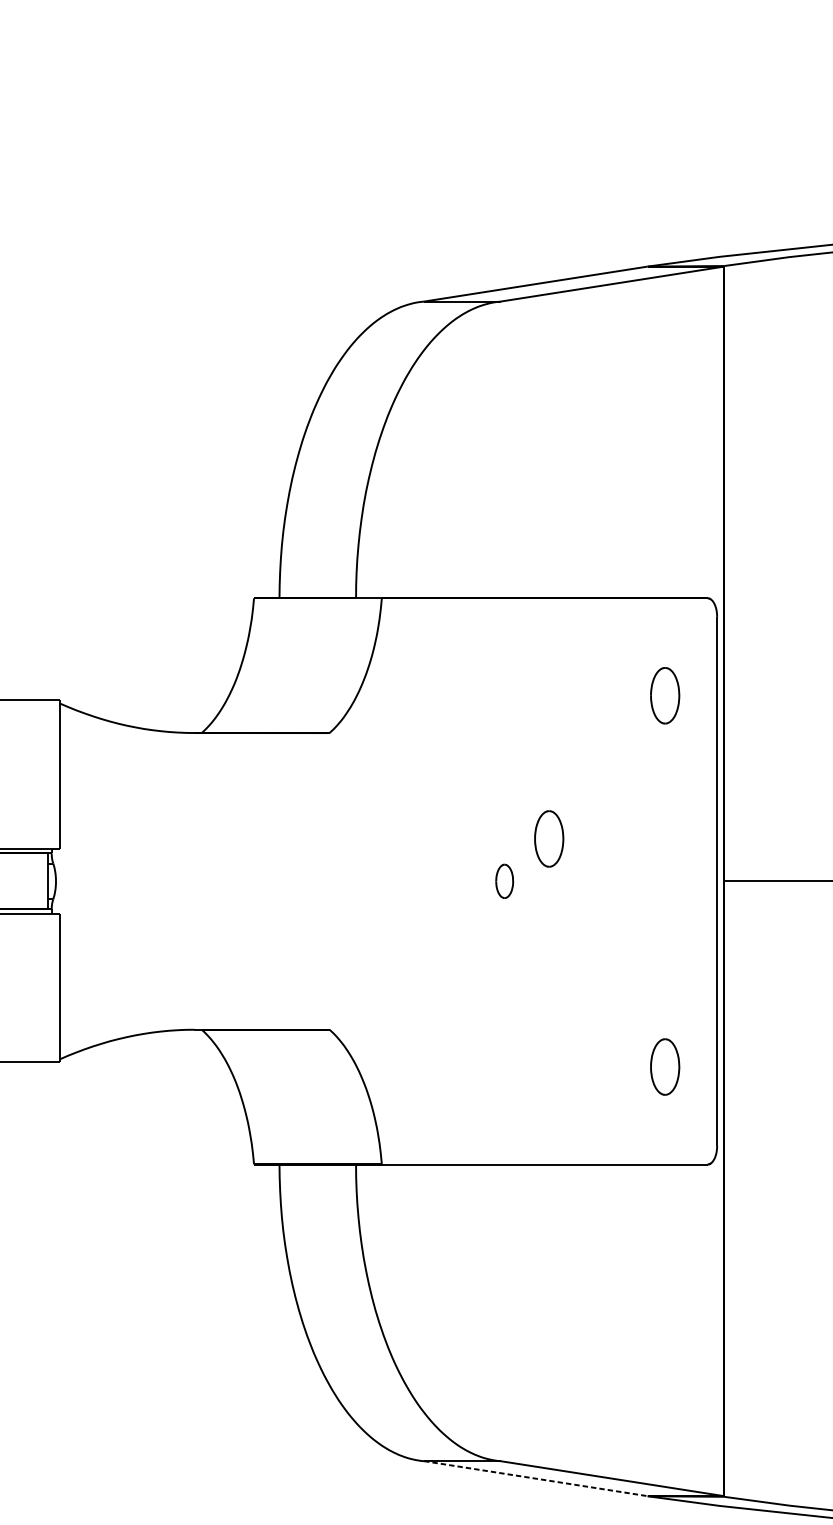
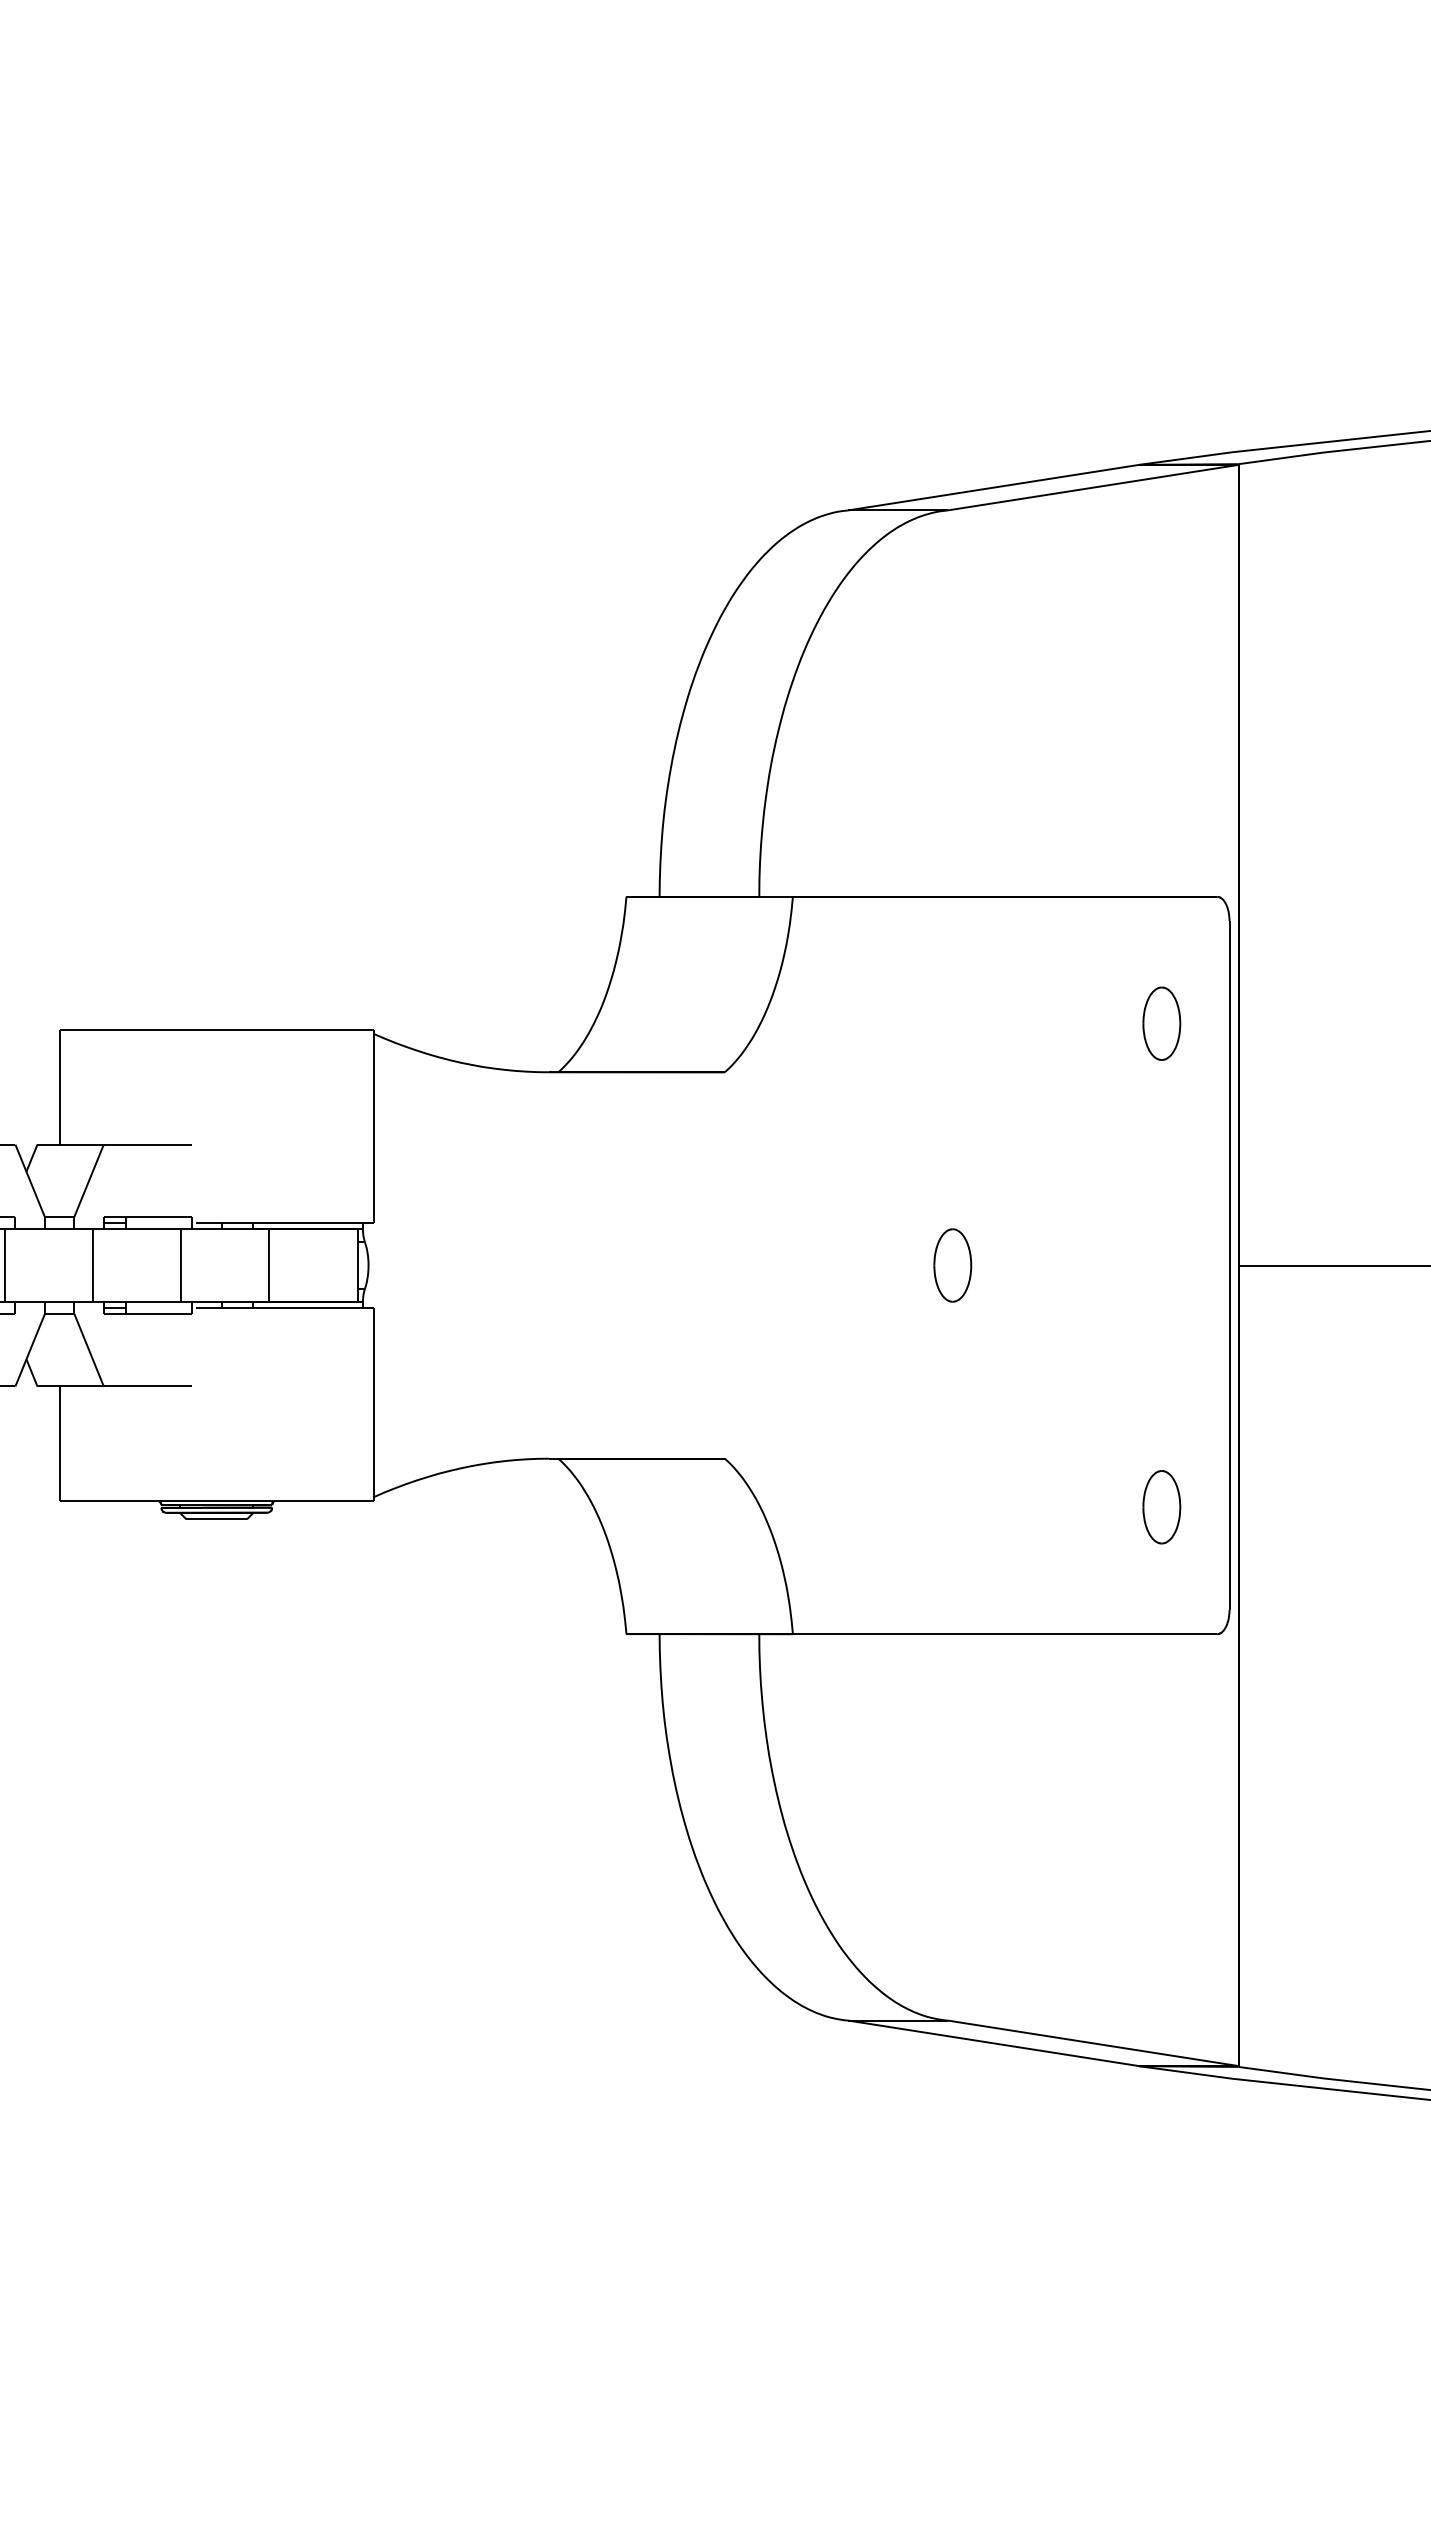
part: (548, 839) -> (1010, 1210), removed
part: (504, 881) -> (952, 1265), size x1.67
line: (535, 1478) -> (993, 2043), dashed -> solid

